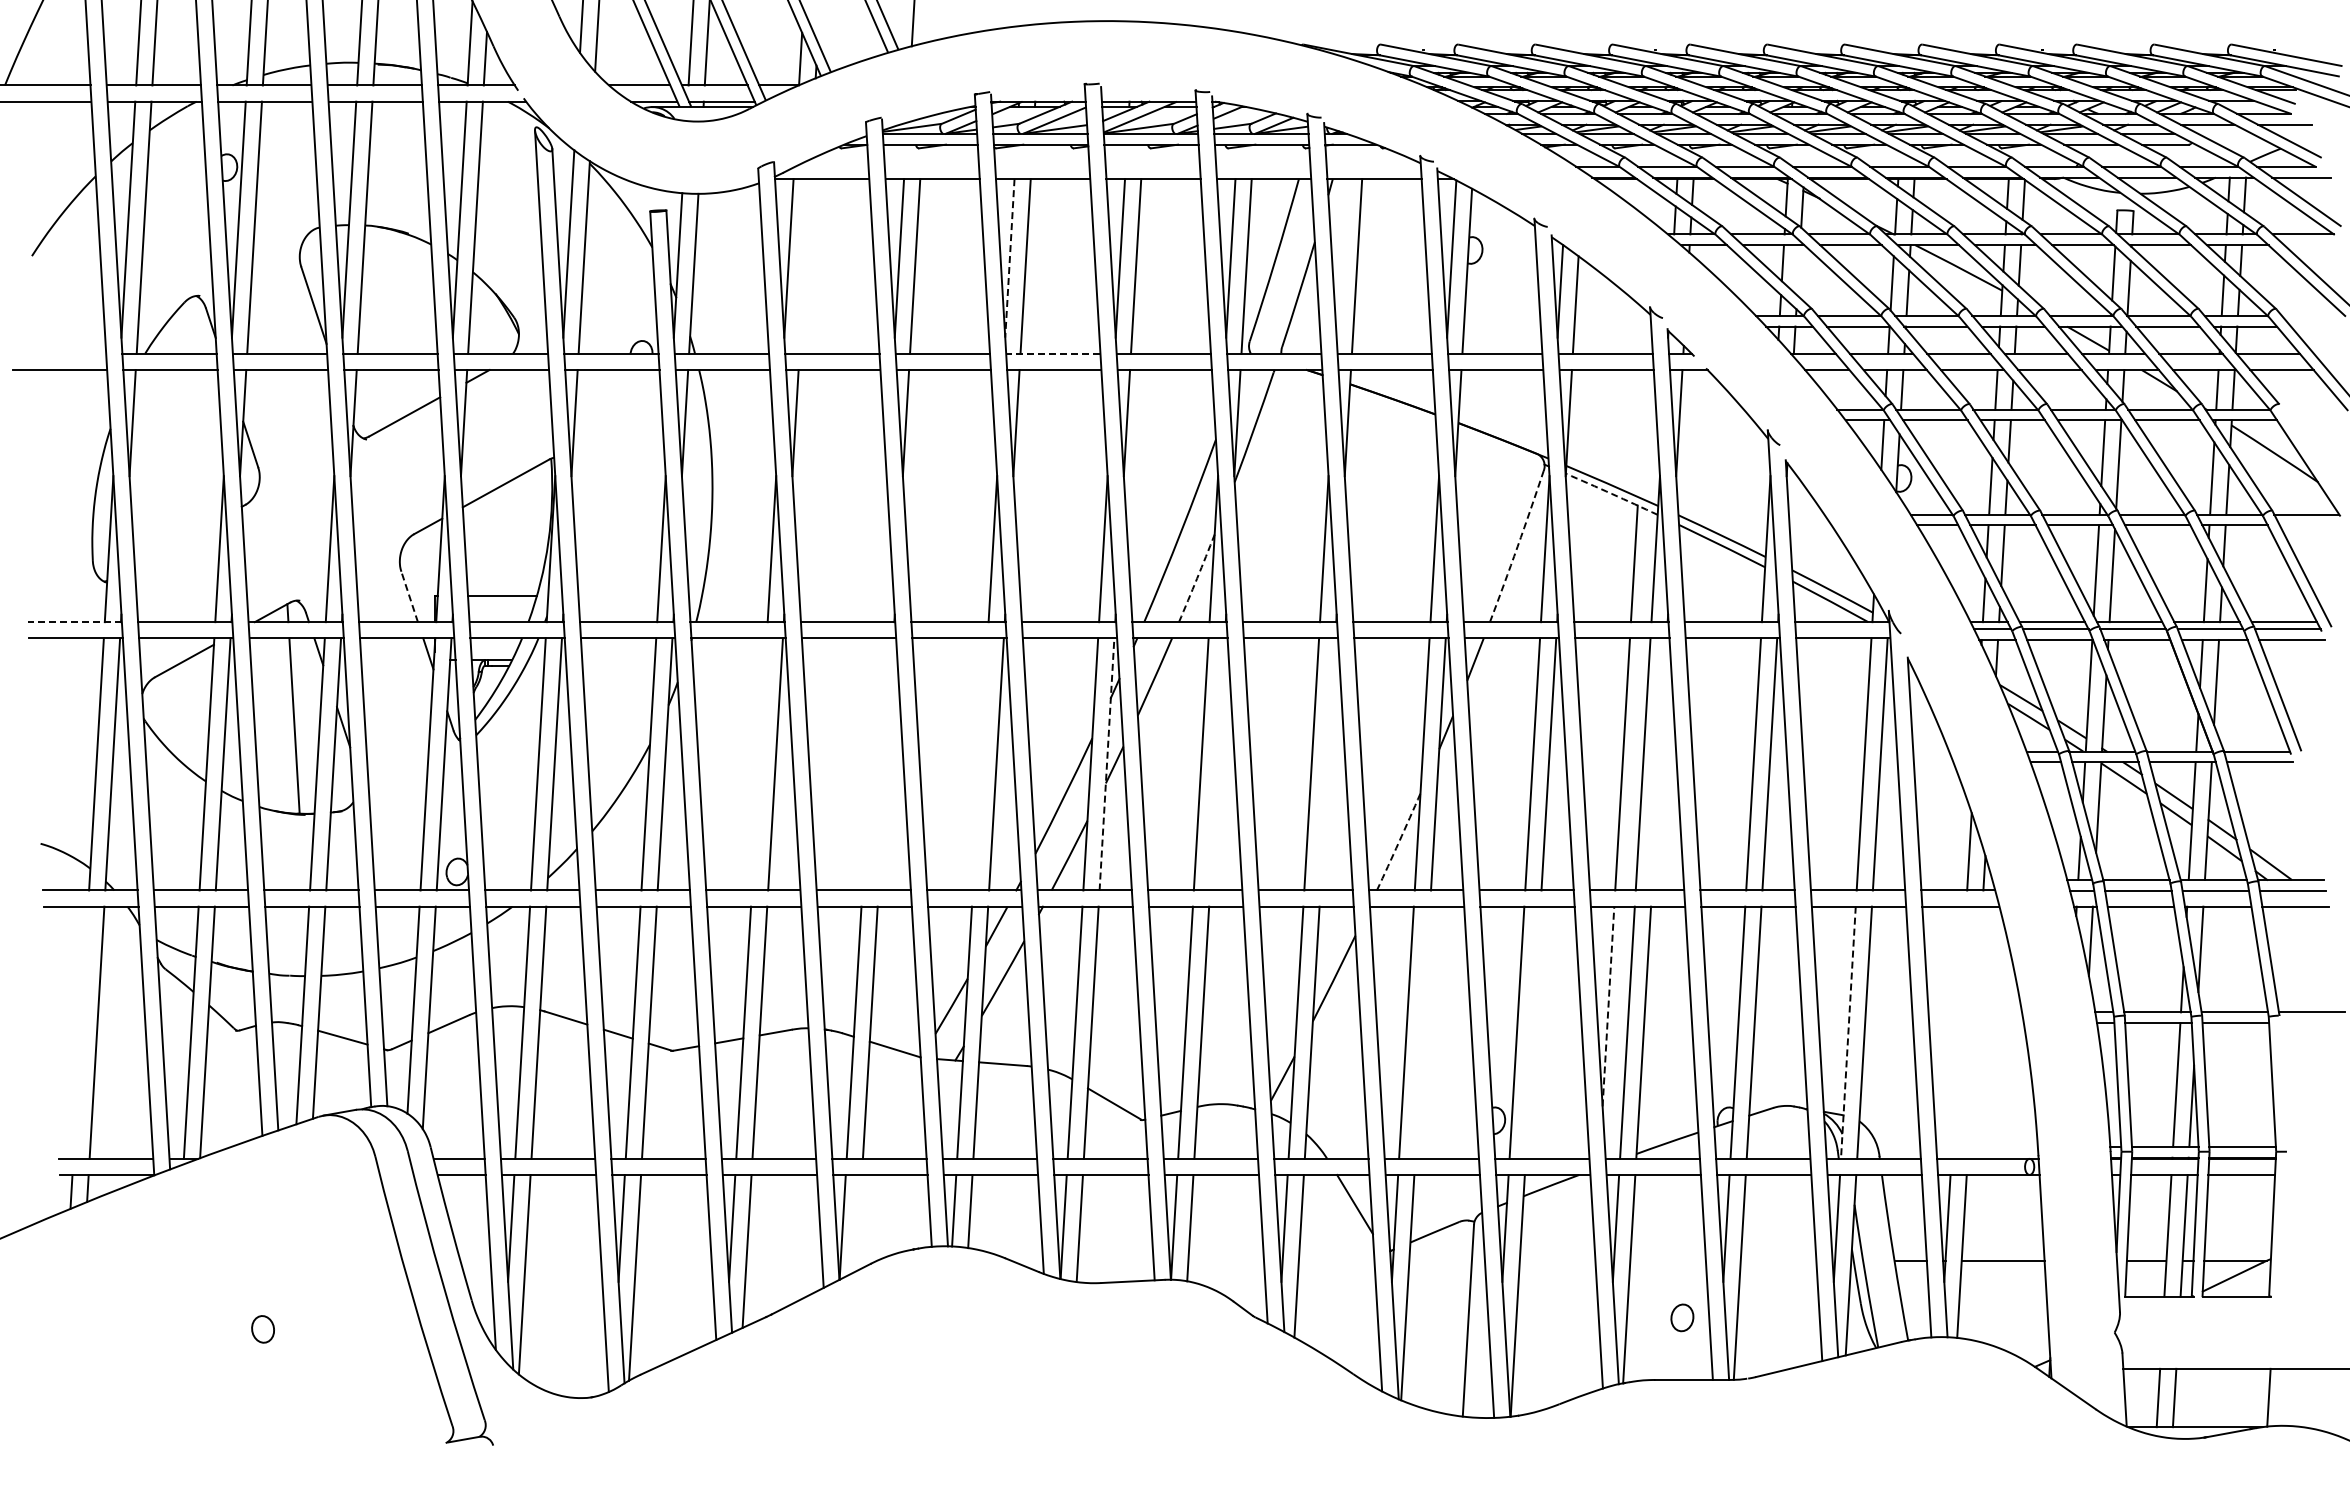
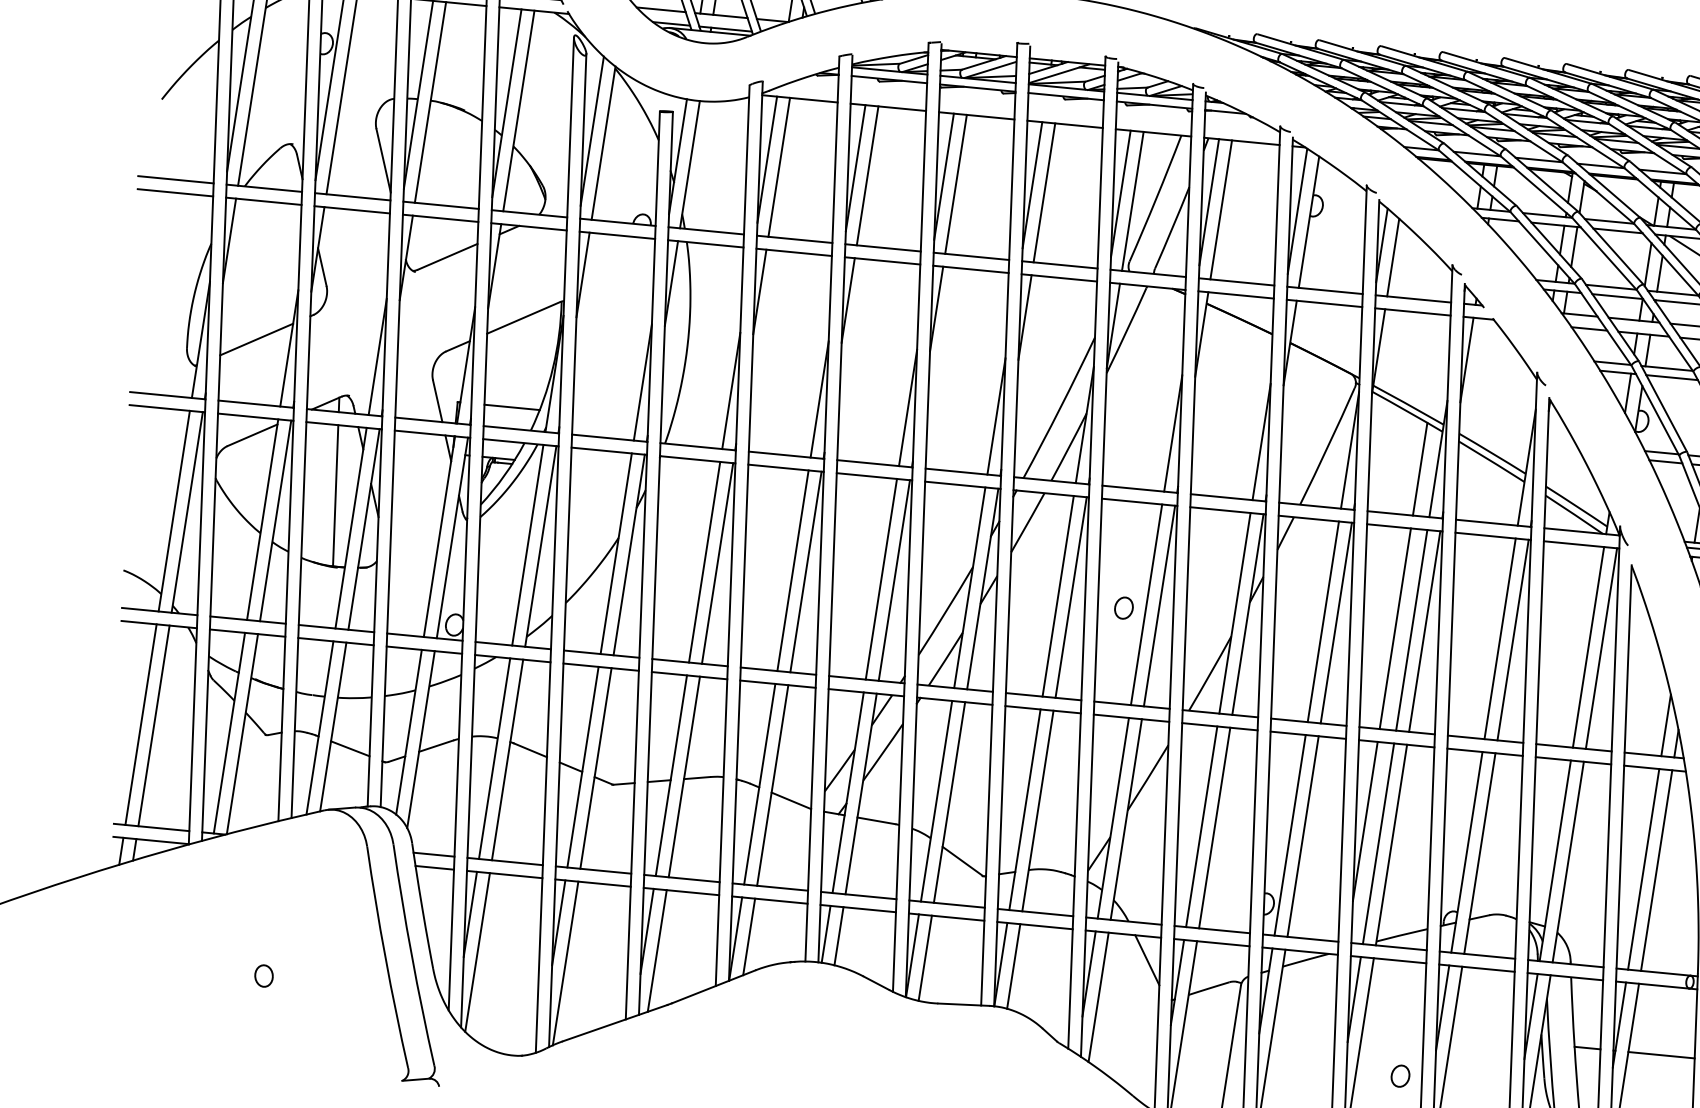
line: (1009, 258) -> (943, 176), dashed -> solid
line: (1340, 258) -> (1208, 202), added
line: (804, 266) -> (779, 167), added
line: (1798, 270) -> (1574, 247), added
line: (58, 353) -> (175, 179), added
line: (1052, 353) -> (970, 256), dashed -> solid
arc: (1611, 493) -> (1407, 411), dashed -> solid
line: (177, 541) -> (256, 339), added
arc: (1517, 546) -> (1328, 446), dashed -> solid
line: (882, 549) -> (819, 399), added
arc: (1197, 578) -> (1069, 447), dashed -> solid
line: (409, 596) -> (437, 400), dashed -> solid
line: (74, 622) -> (167, 395), dashed -> solid
line: (1107, 763) -> (983, 588), dashed -> solid
line: (758, 764) -> (703, 562), added
line: (869, 764) -> (792, 570), added
line: (885, 764) -> (805, 572), added
line: (979, 764) -> (880, 579), added
line: (1217, 764) -> (1071, 597), added
line: (1327, 764) -> (1159, 606), added
line: (1658, 764) -> (1424, 631), added
part: (1284, 771) -> (1124, 608), added
arc: (1399, 842) -> (1210, 674), dashed -> solid
line: (1608, 1006) -> (1365, 821), dashed -> solid
line: (80, 1032) -> (140, 724), added
line: (1422, 1032) -> (1214, 827), added
line: (1532, 1032) -> (1302, 836), added
line: (1958, 1032) -> (1643, 869), added
line: (1974, 1032) -> (1656, 870), added
line: (1848, 1033) -> (1555, 861), dashed -> solid
line: (859, 1223) -> (749, 937), added

